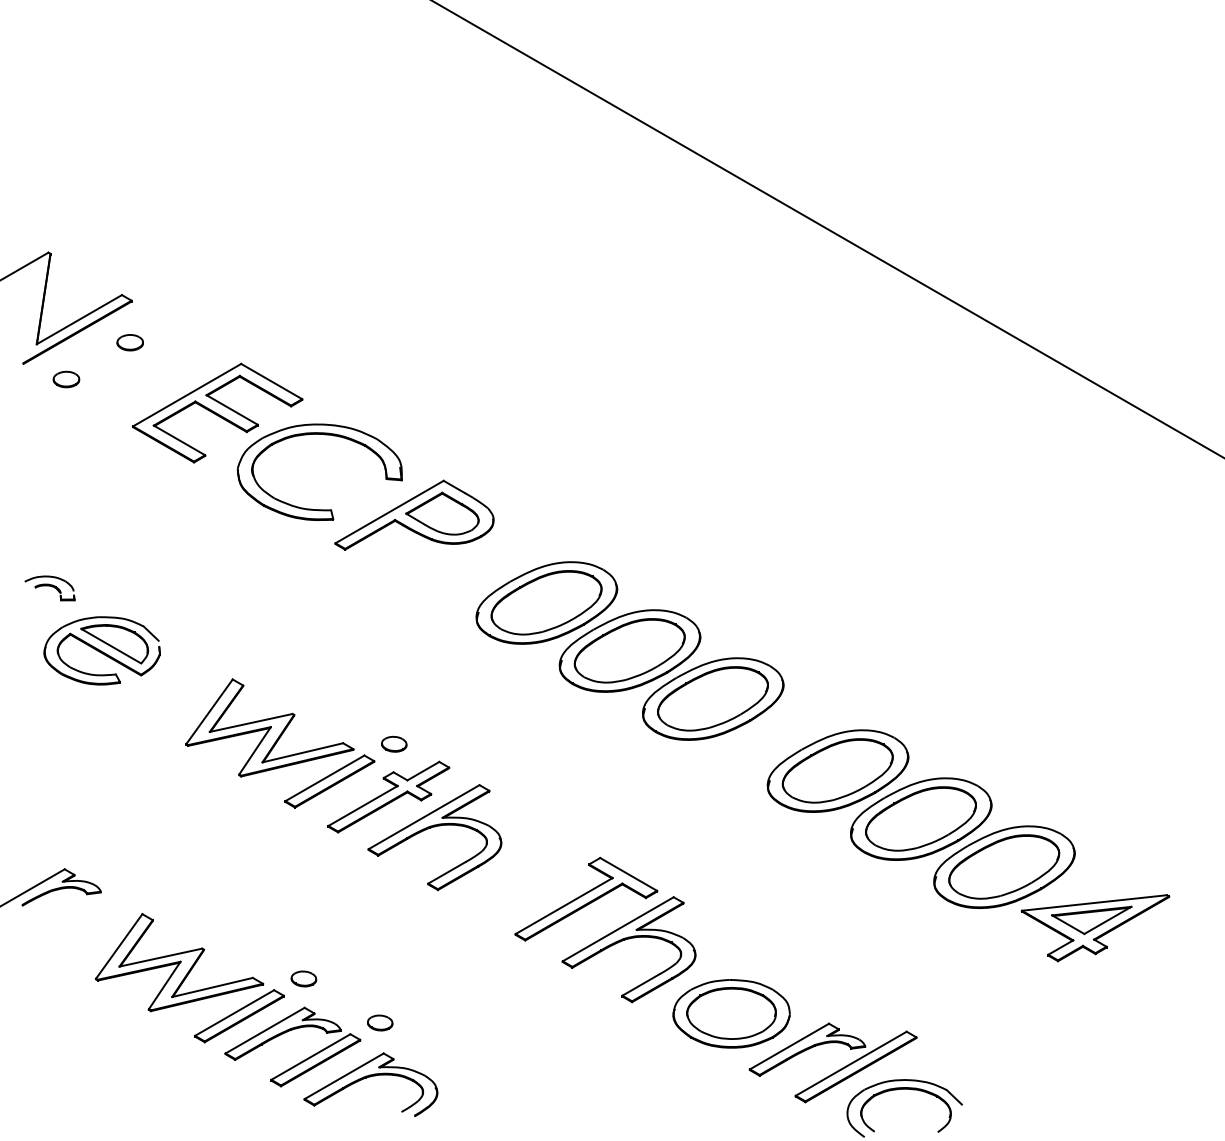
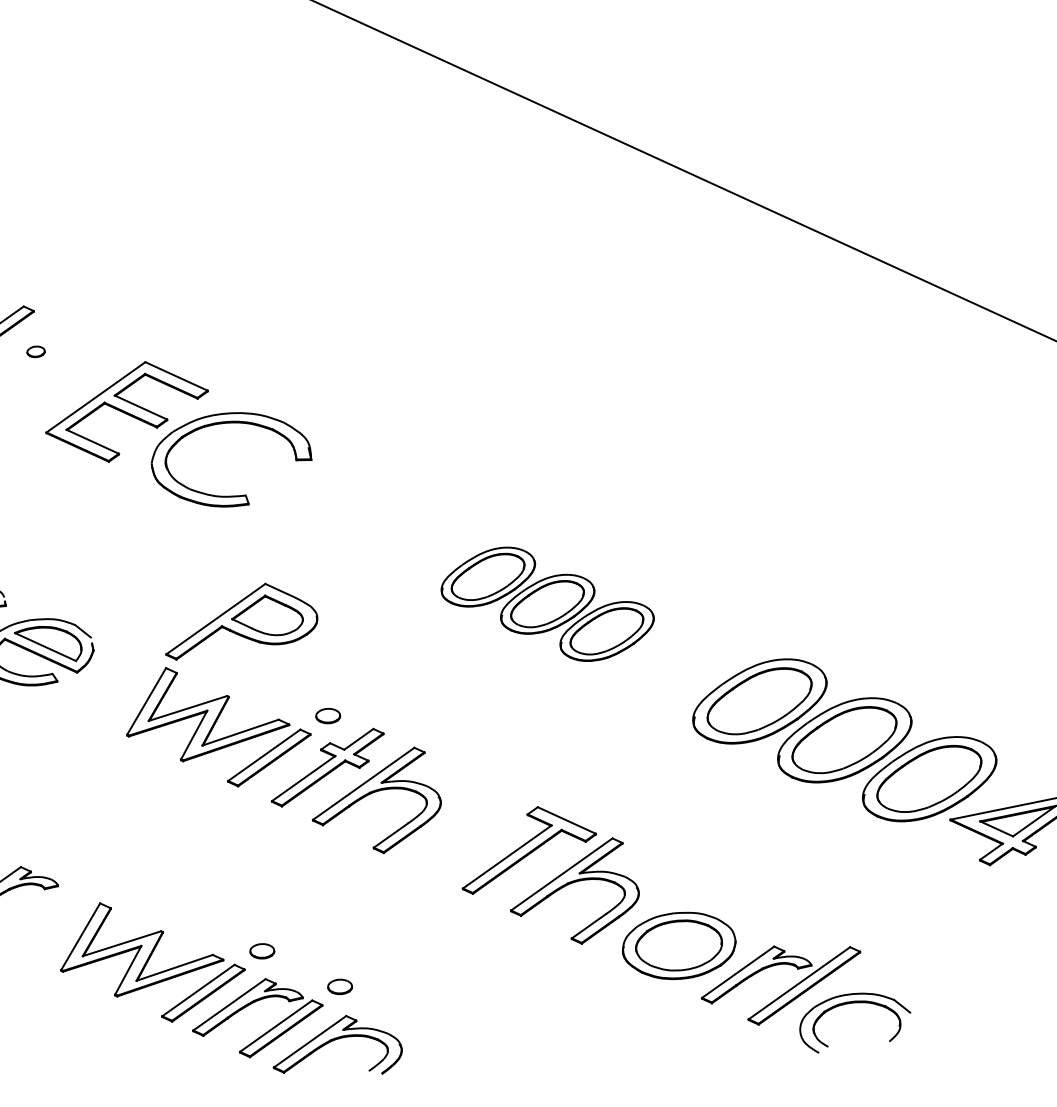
part: (129, 342) -> (35, 351), size x0.7
part: (414, 514) -> (240, 619), moved
part: (629, 650) -> (547, 603), size x0.7

